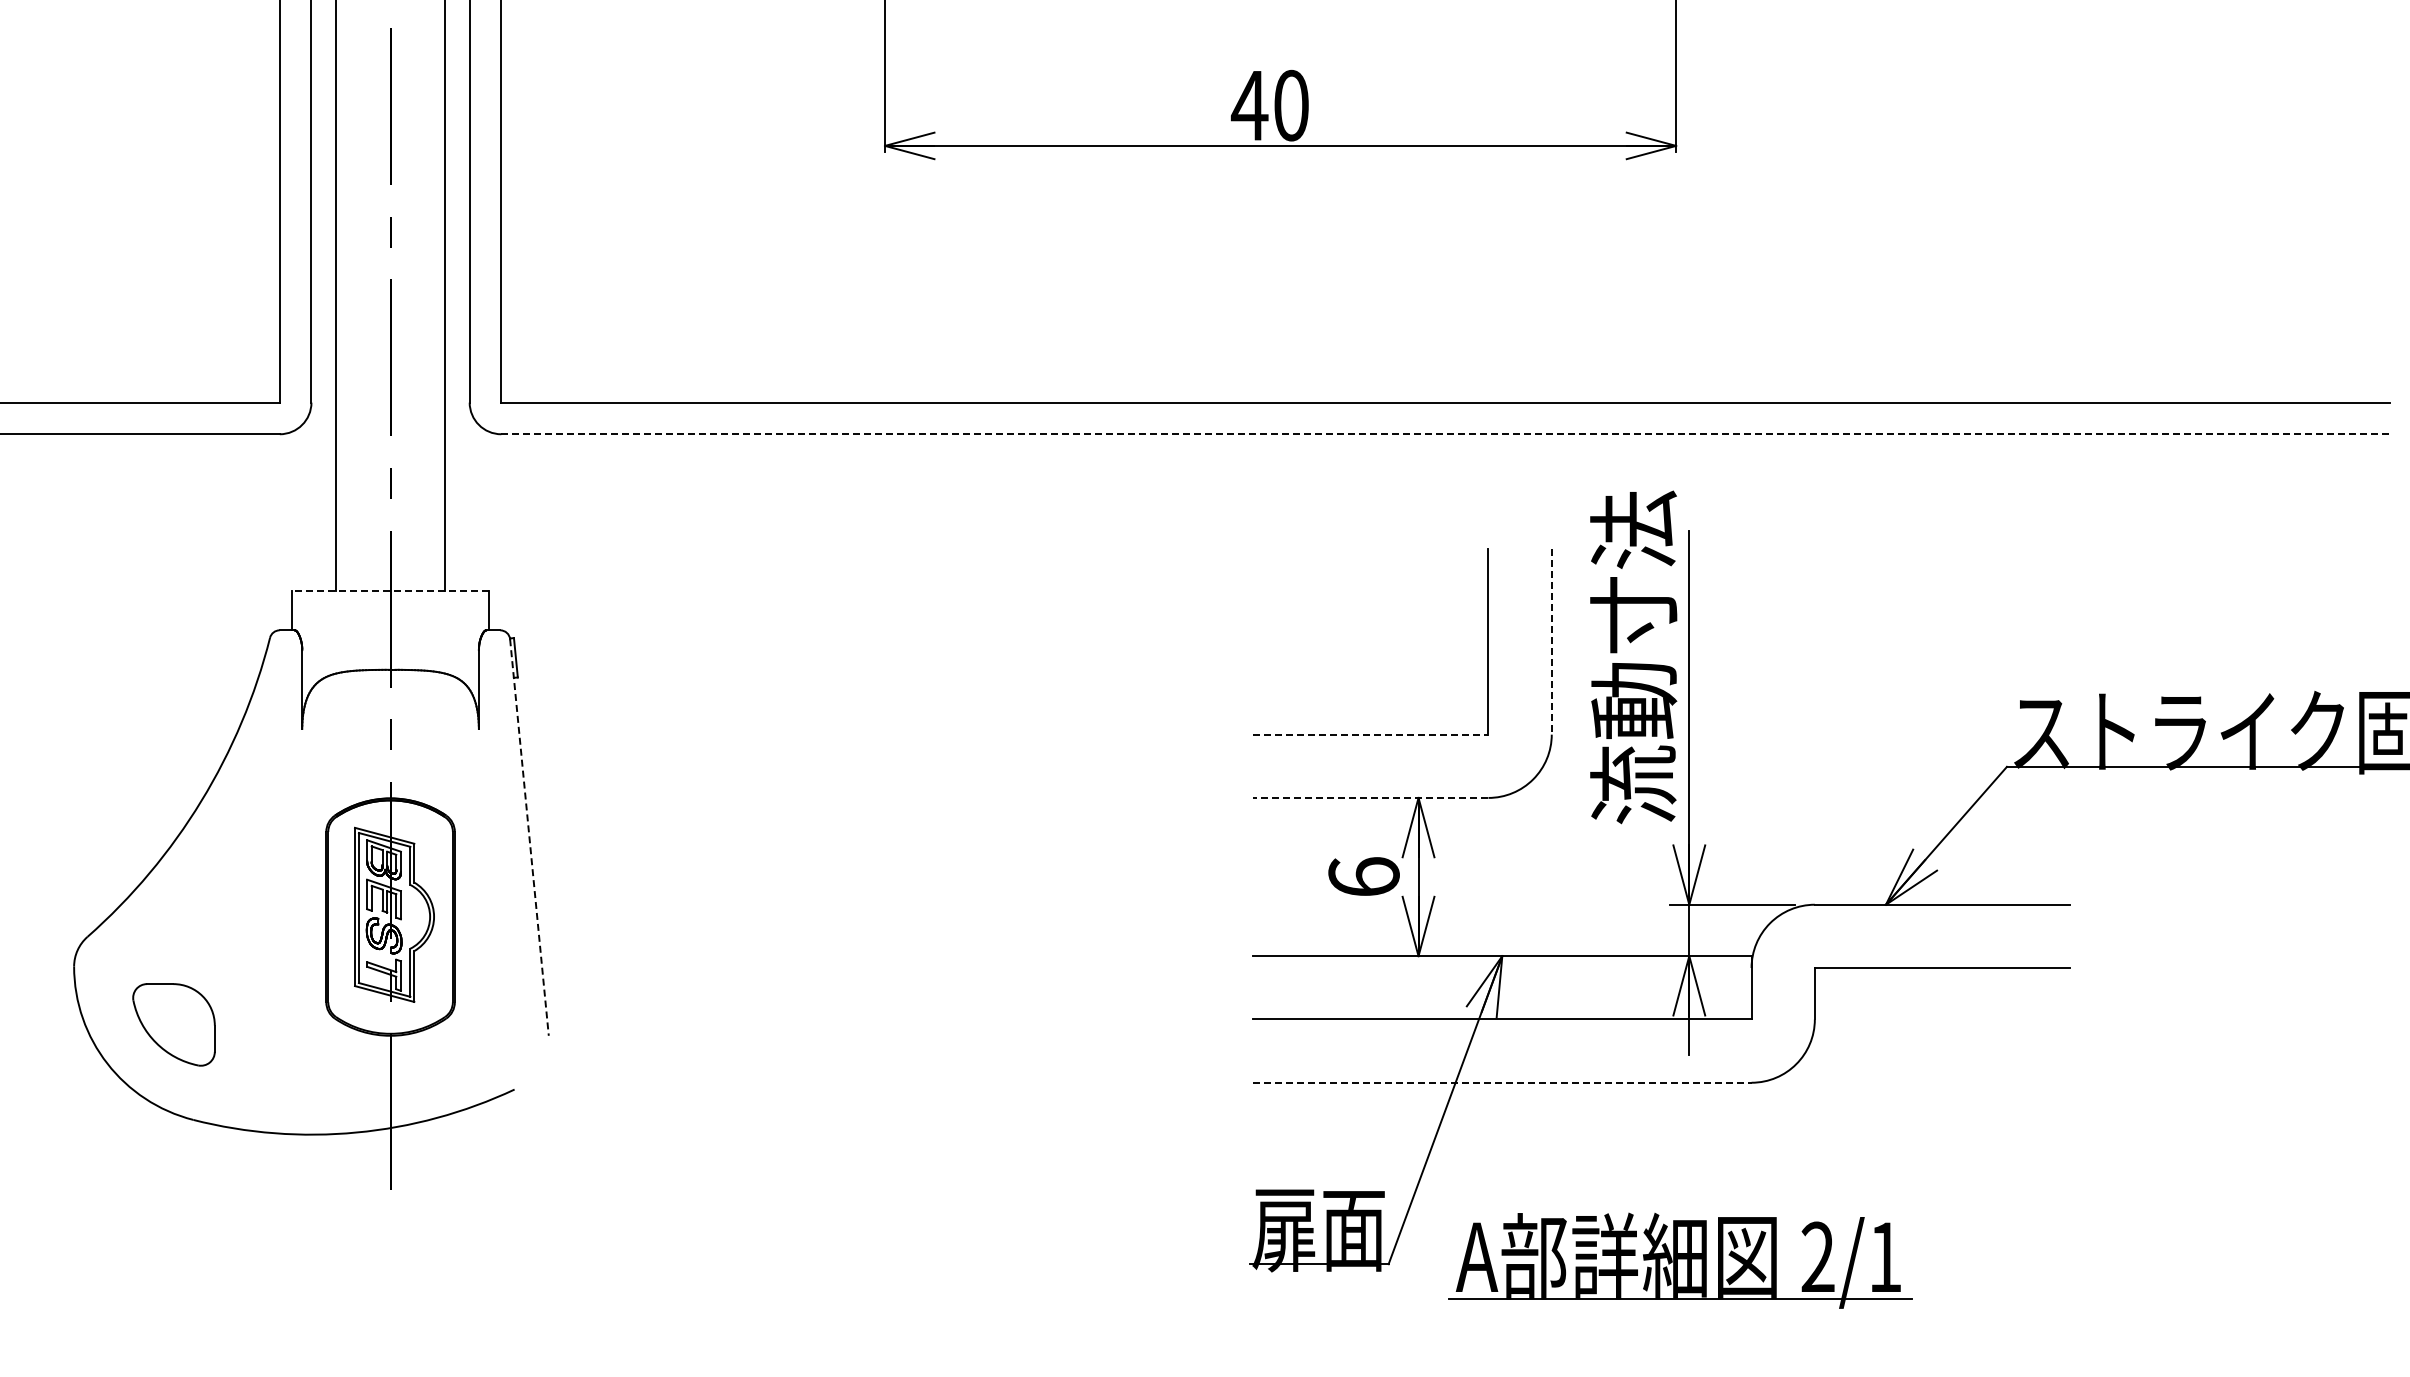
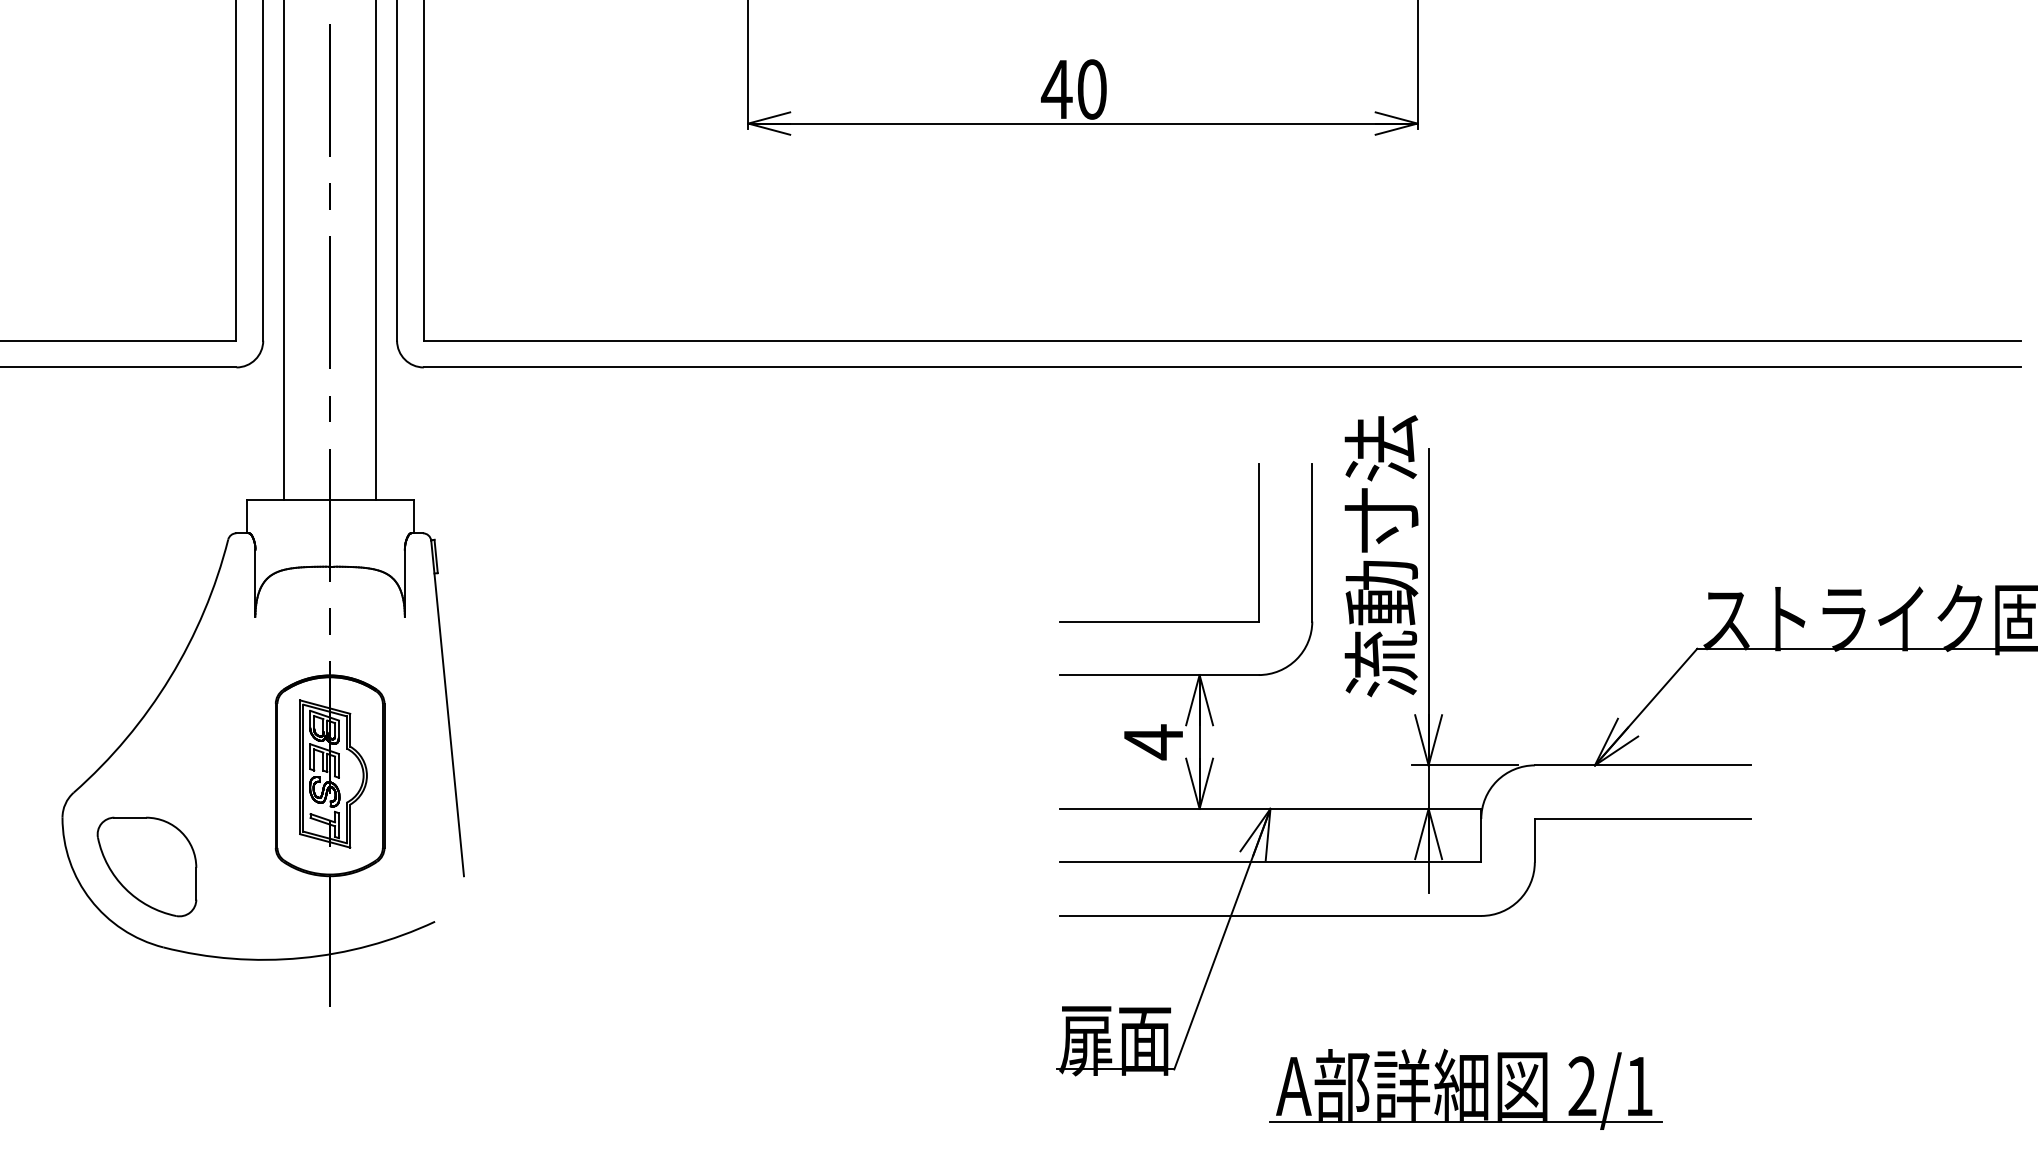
line: (1446, 434) -> (1223, 367), dashed -> solid
line: (390, 590) -> (330, 499), dashed -> solid
line: (1551, 641) -> (1312, 542), dashed -> solid
line: (1370, 734) -> (1158, 621), dashed -> solid
line: (1370, 797) -> (1158, 674), dashed -> solid
line: (529, 838) -> (447, 709), dashed -> solid
text: (1363, 877) -> (1153, 742), 6 -> 4
part: (173, 1024) -> (146, 866), size x1.43
line: (1502, 1082) -> (1270, 915), dashed -> solid
part: (1680, 1260) -> (1466, 1089), moved

